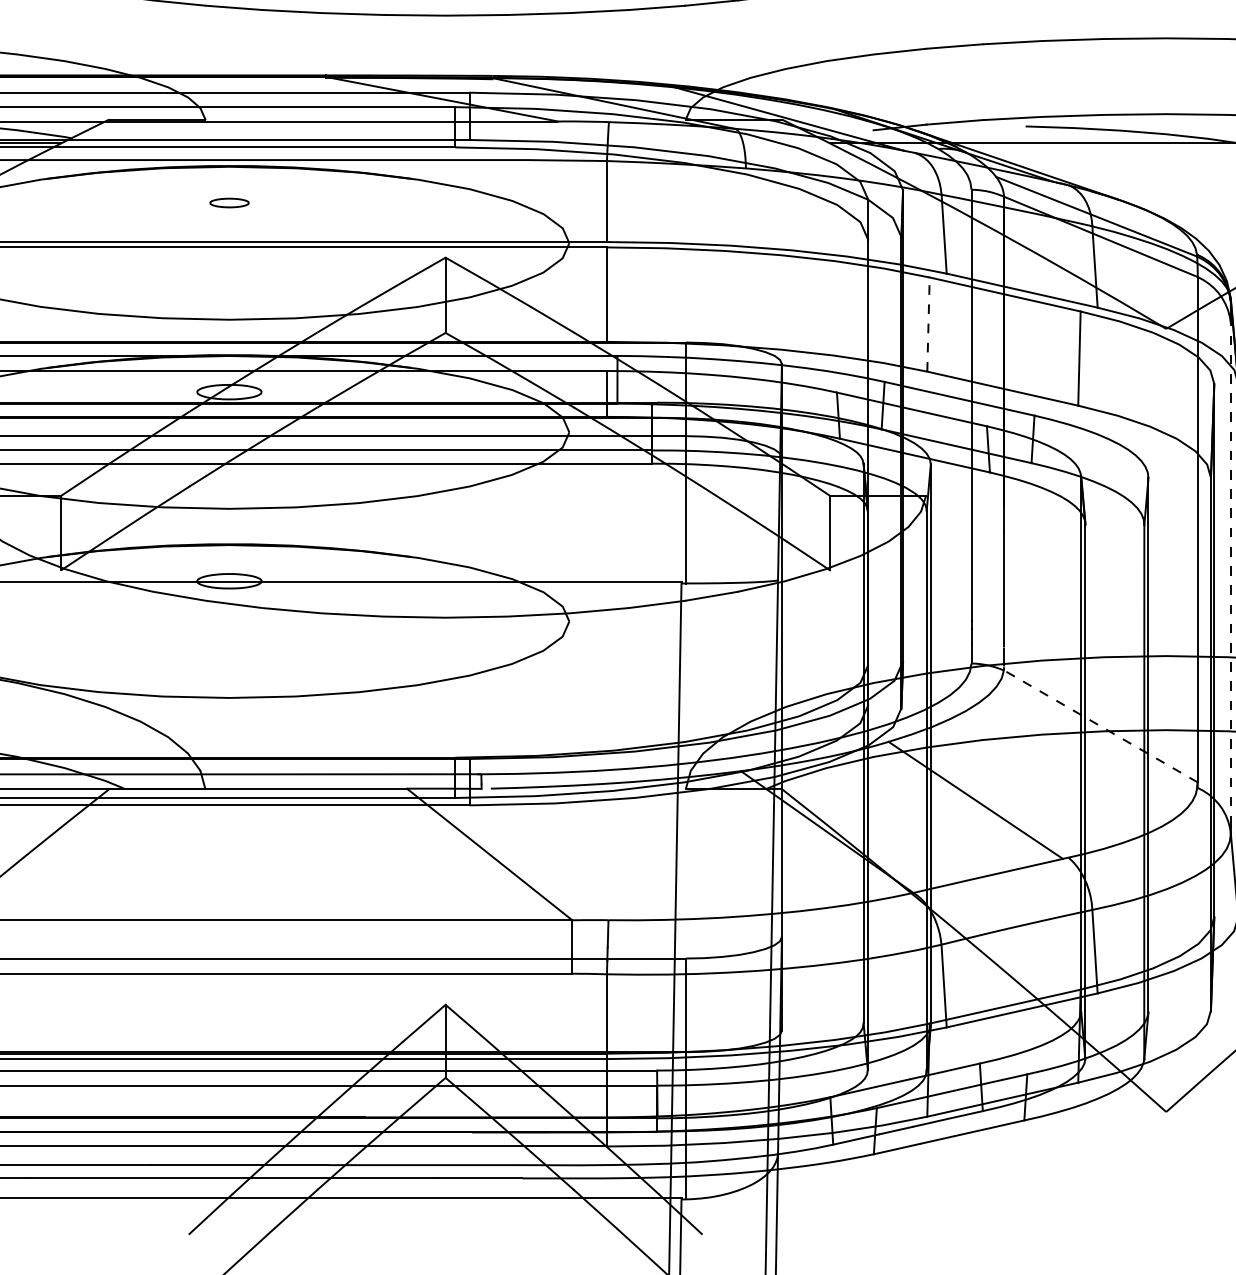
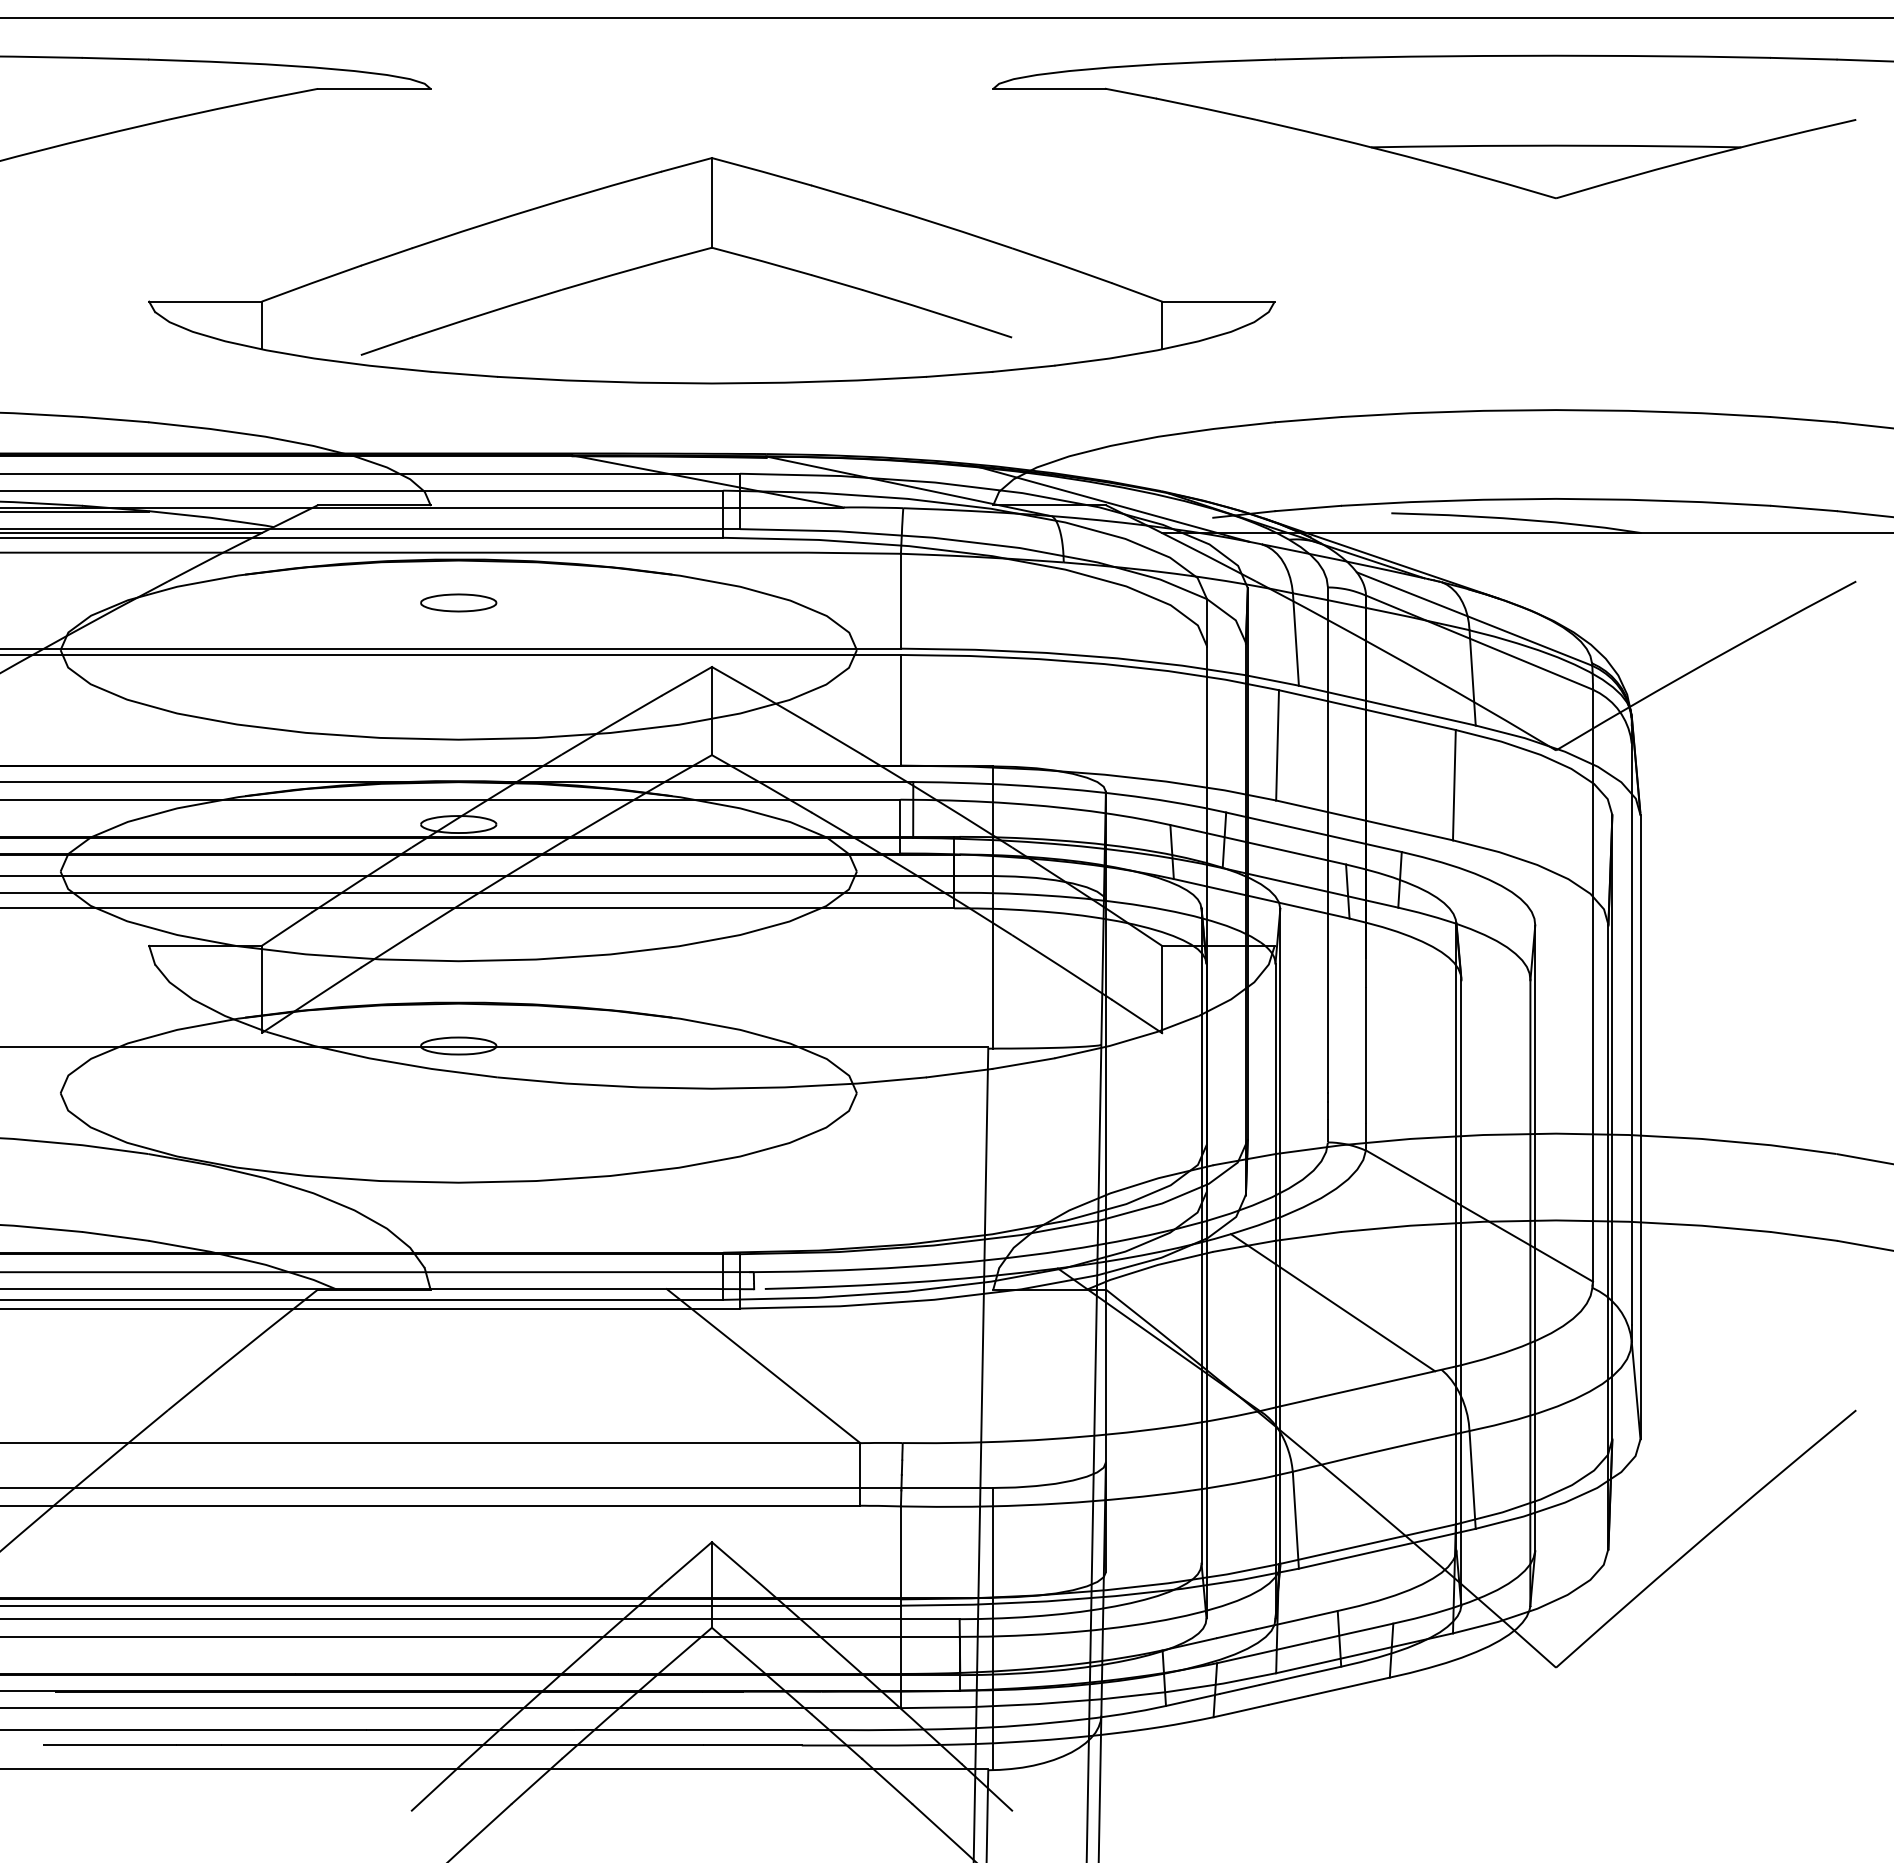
part: (229, 202) -> (458, 602), size x1.67
line: (928, 323) -> (1277, 744), dashed -> solid
line: (1230, 568) -> (1631, 1030), dashed -> solid
line: (1100, 725) -> (1479, 1215), dashed -> solid

